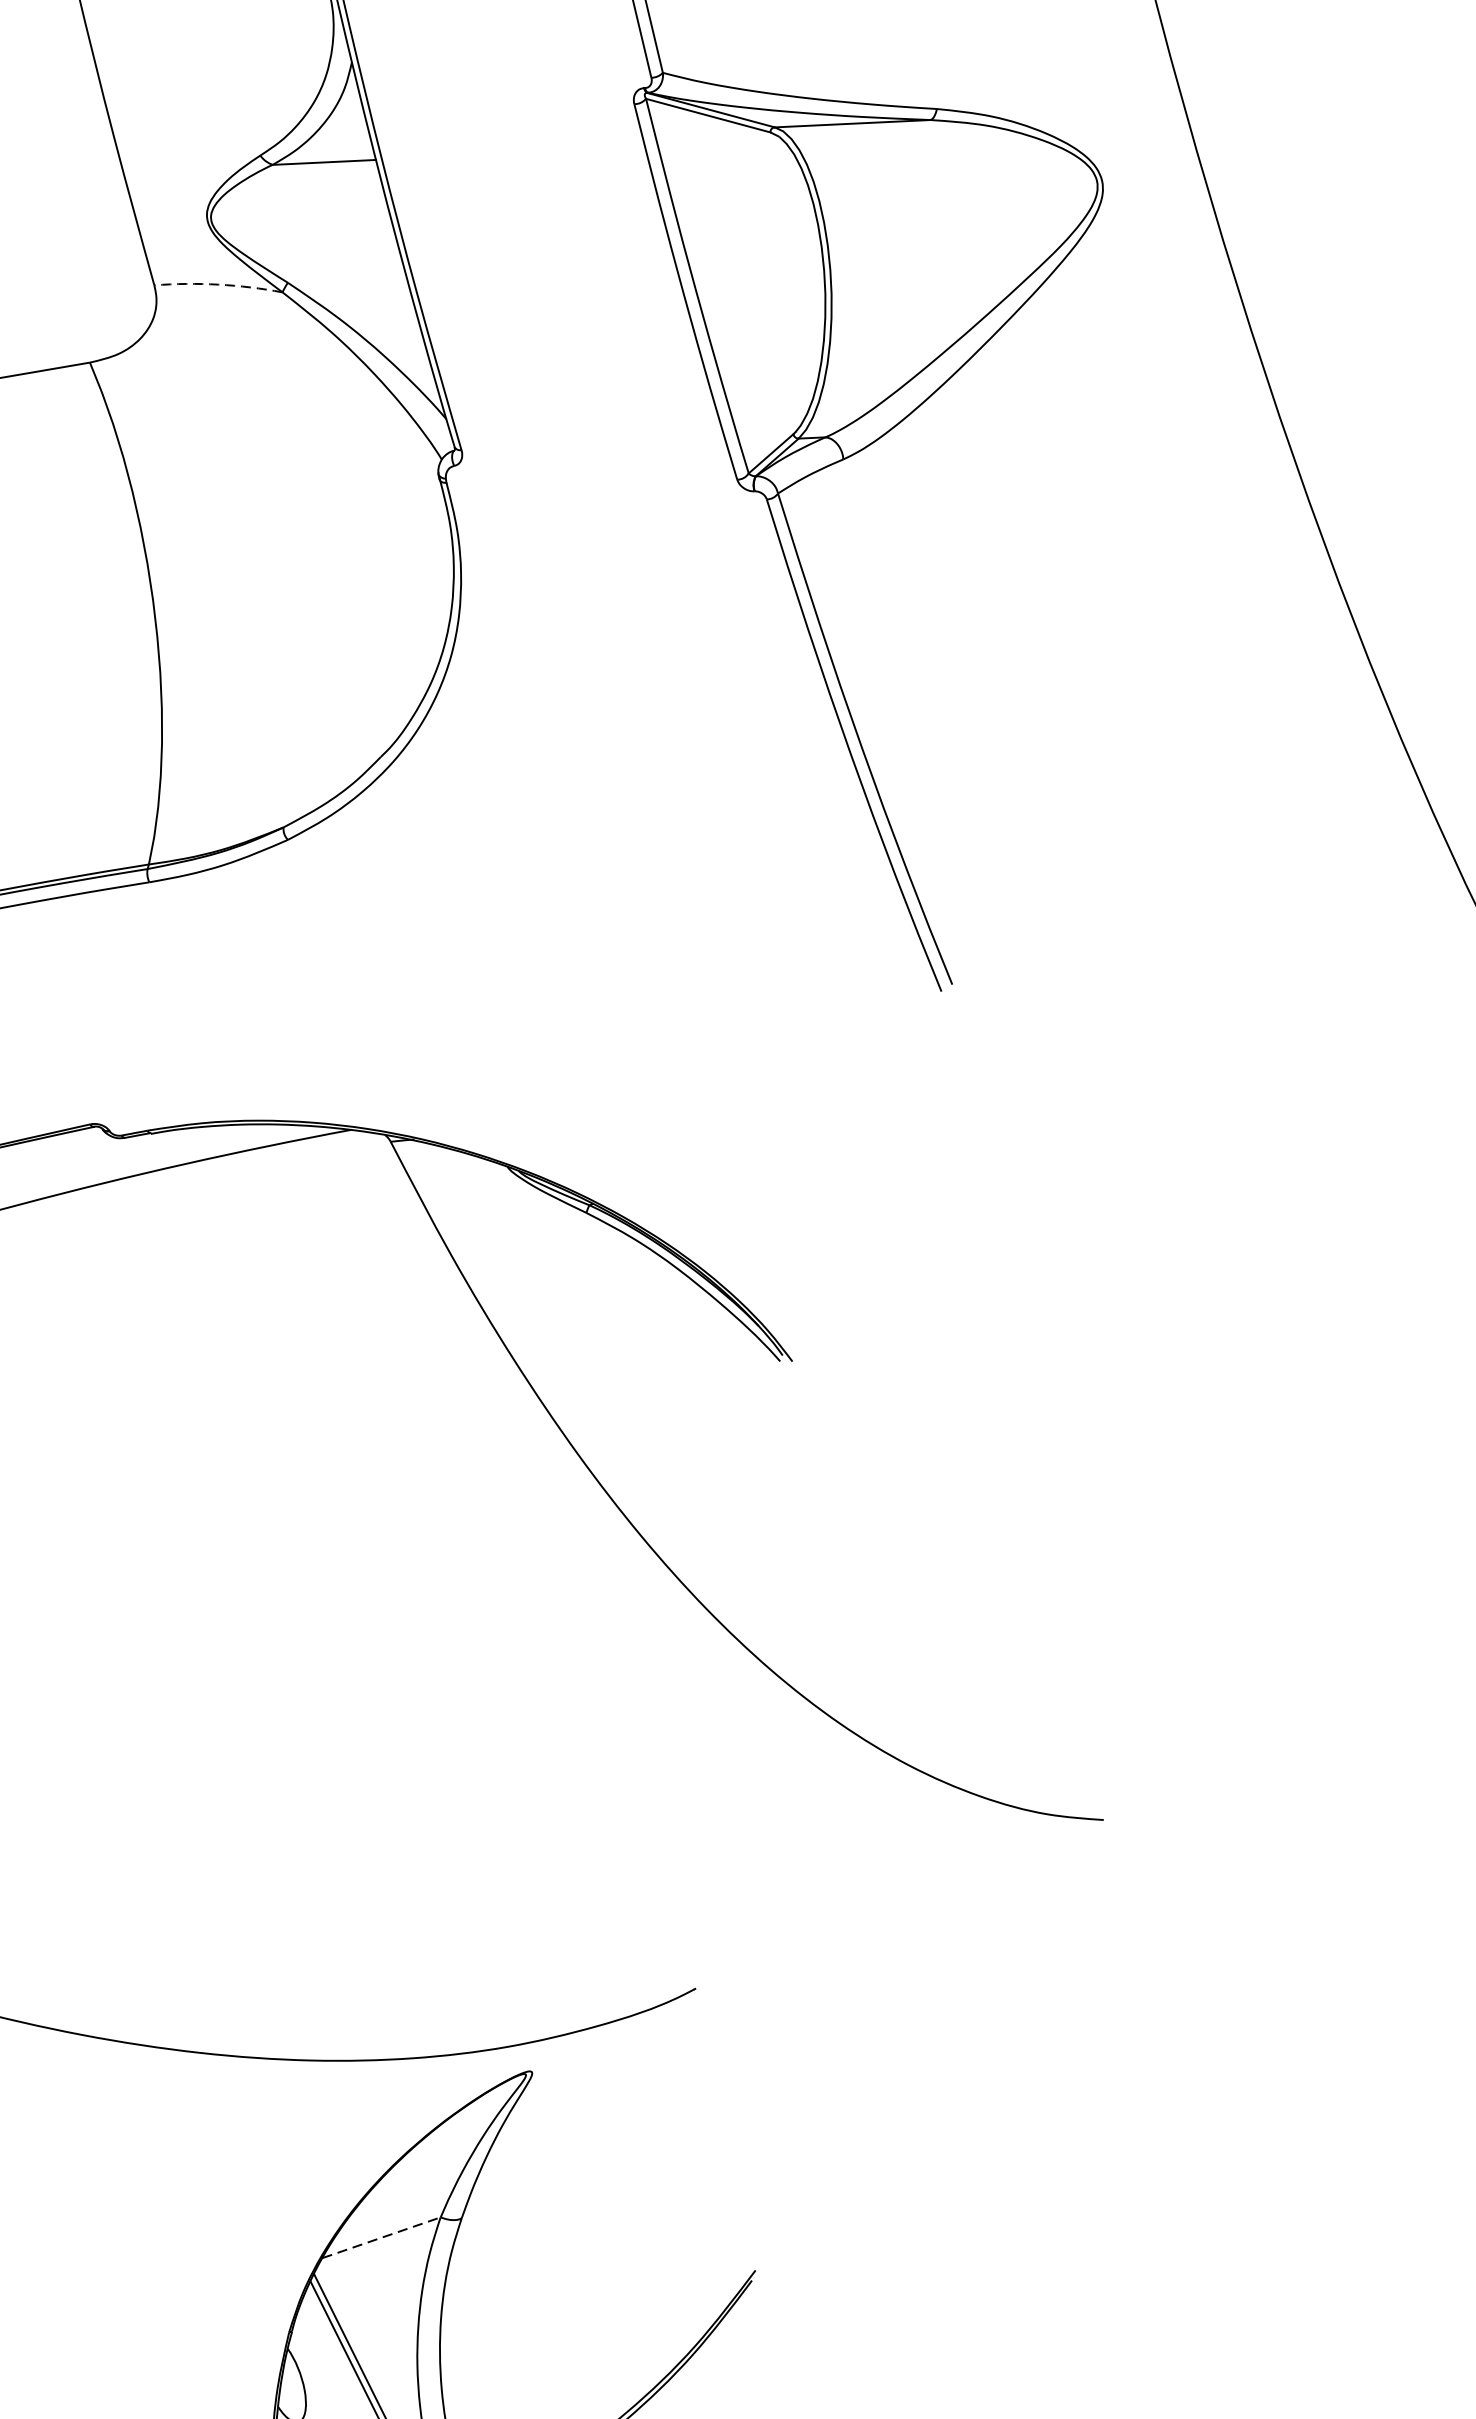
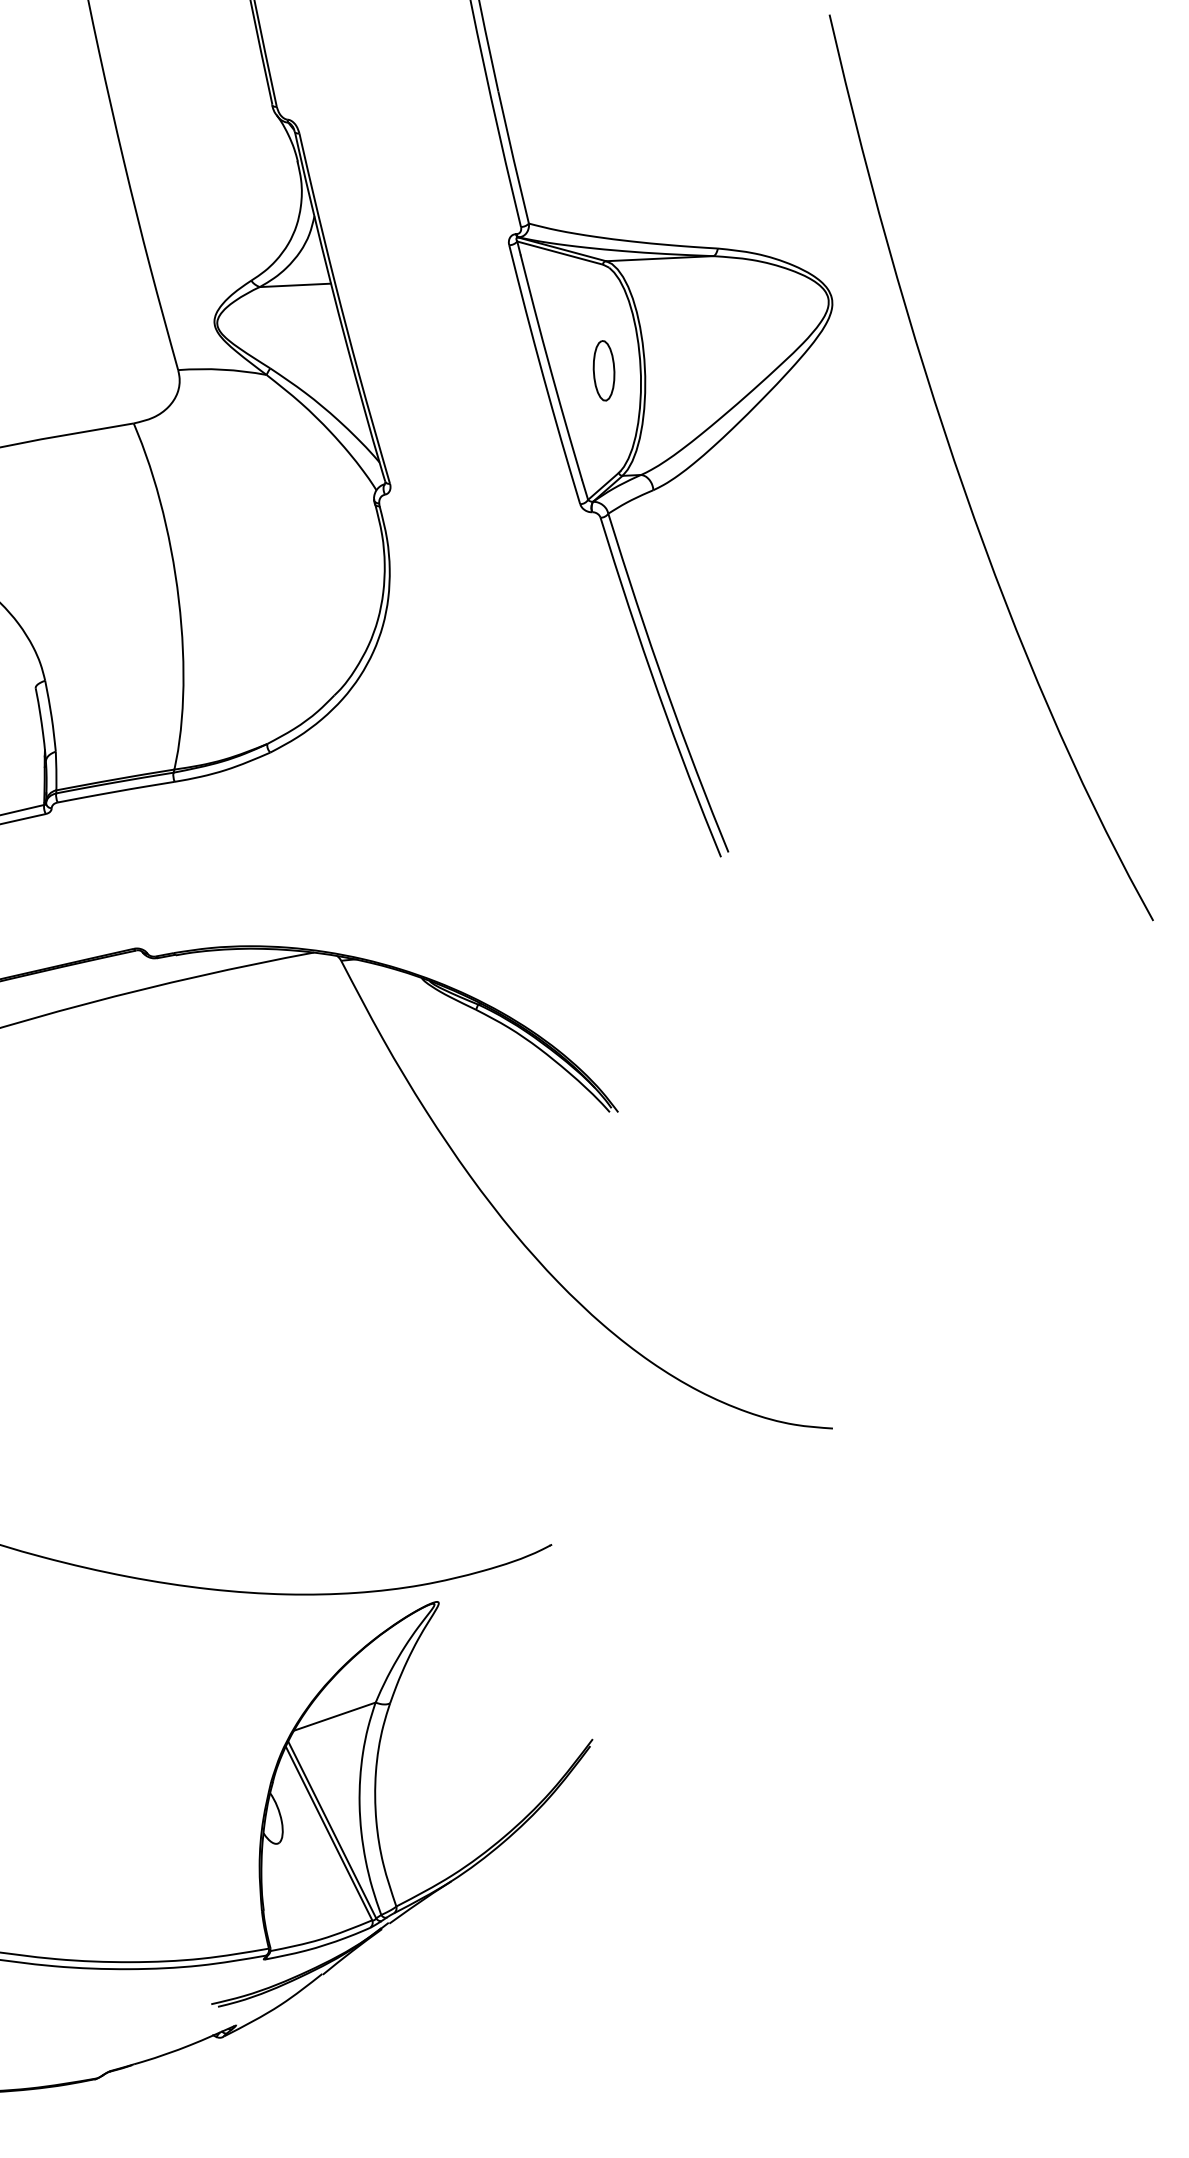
arc: (218, 284) -> (222, 369), dashed -> solid
part: (771, 285) -> (603, 370), added
line: (382, 2237) -> (335, 1716), dashed -> solid

